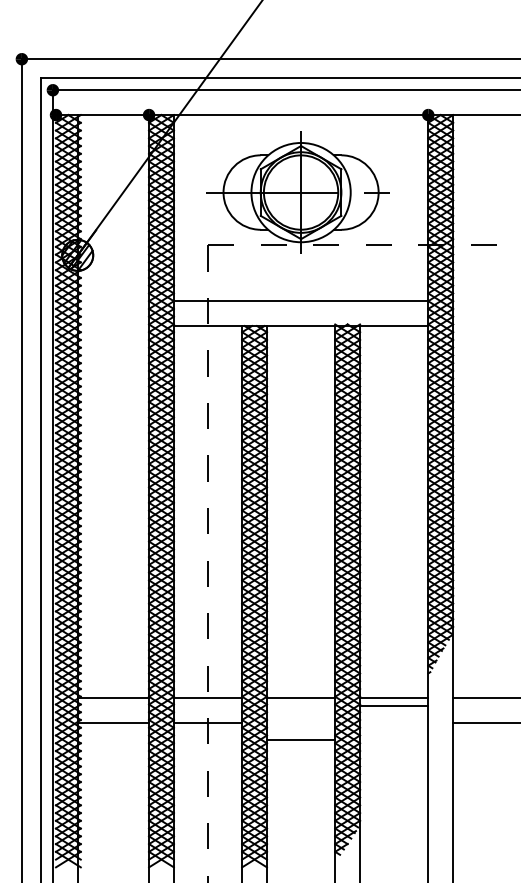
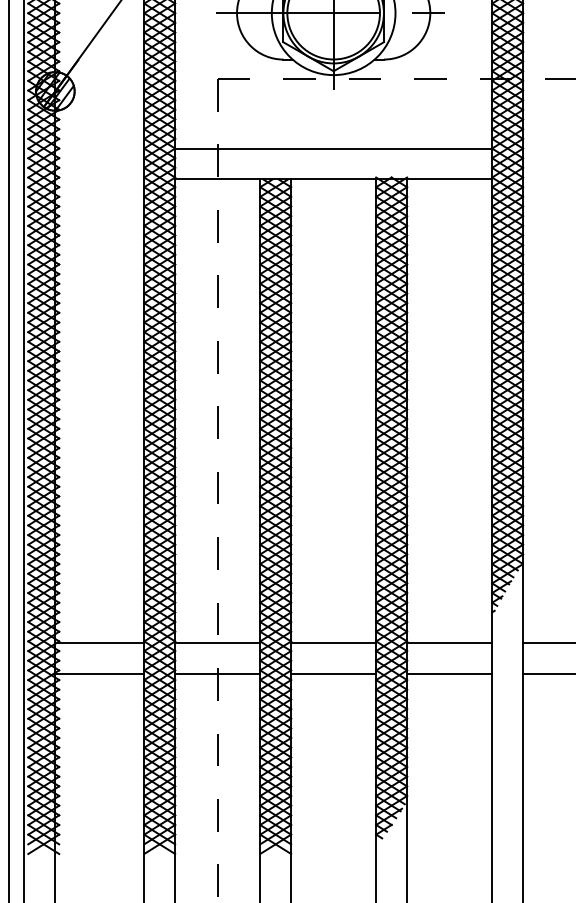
line: (394, 706) -> (450, 674), moved
line: (300, 740) -> (332, 674), moved

